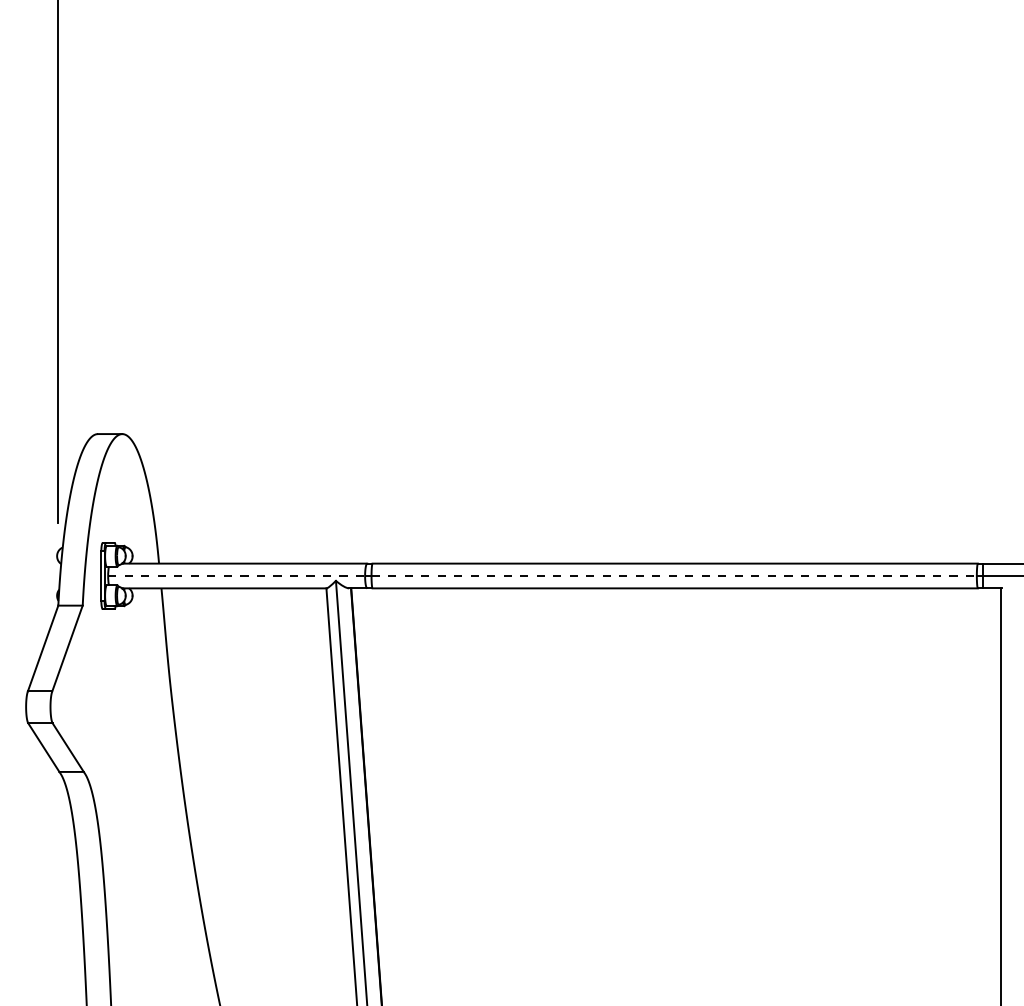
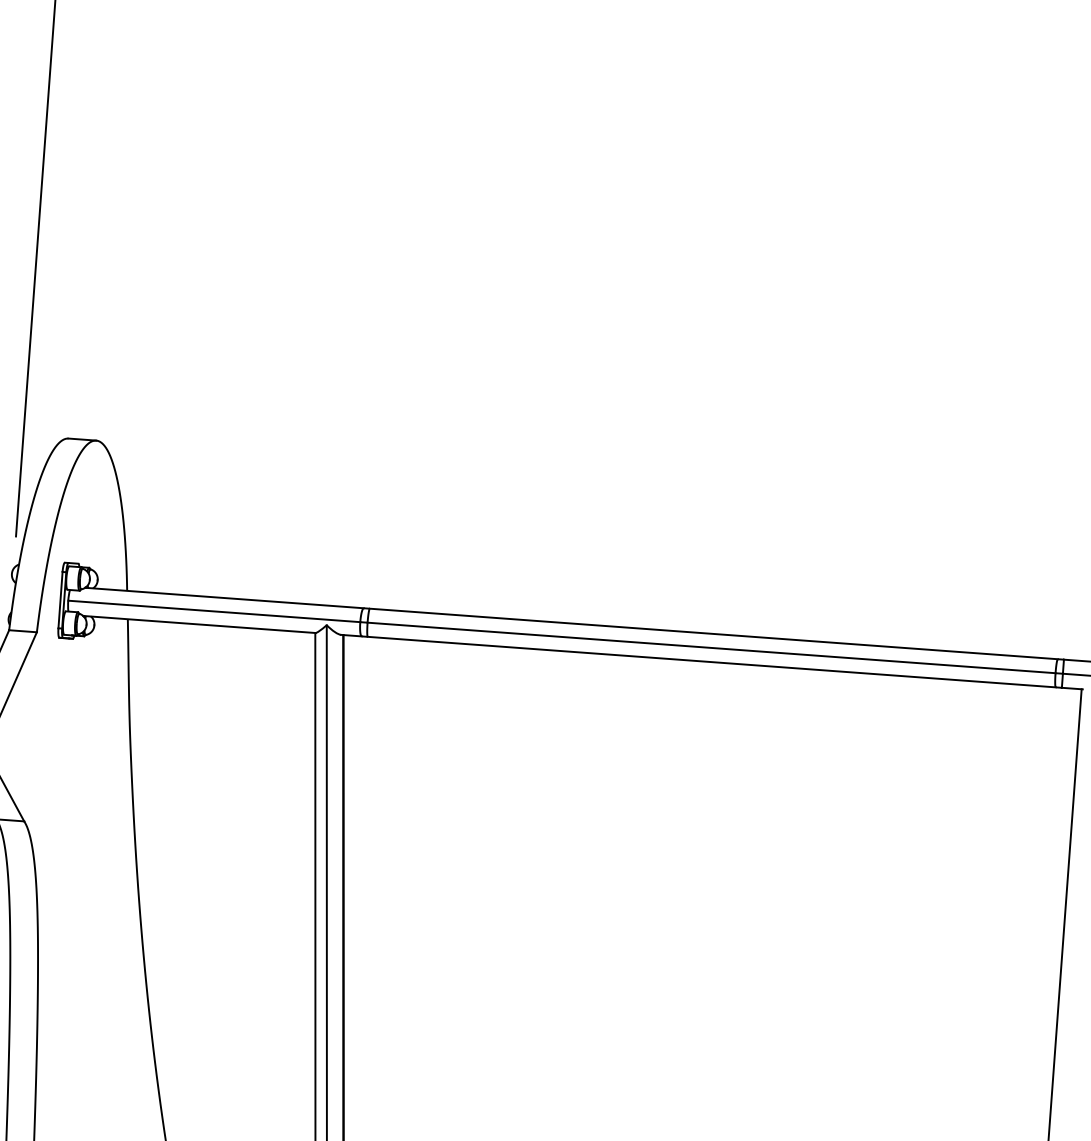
line: (237, 575) -> (215, 610), dashed -> solid
line: (674, 575) -> (711, 647), dashed -> solid

